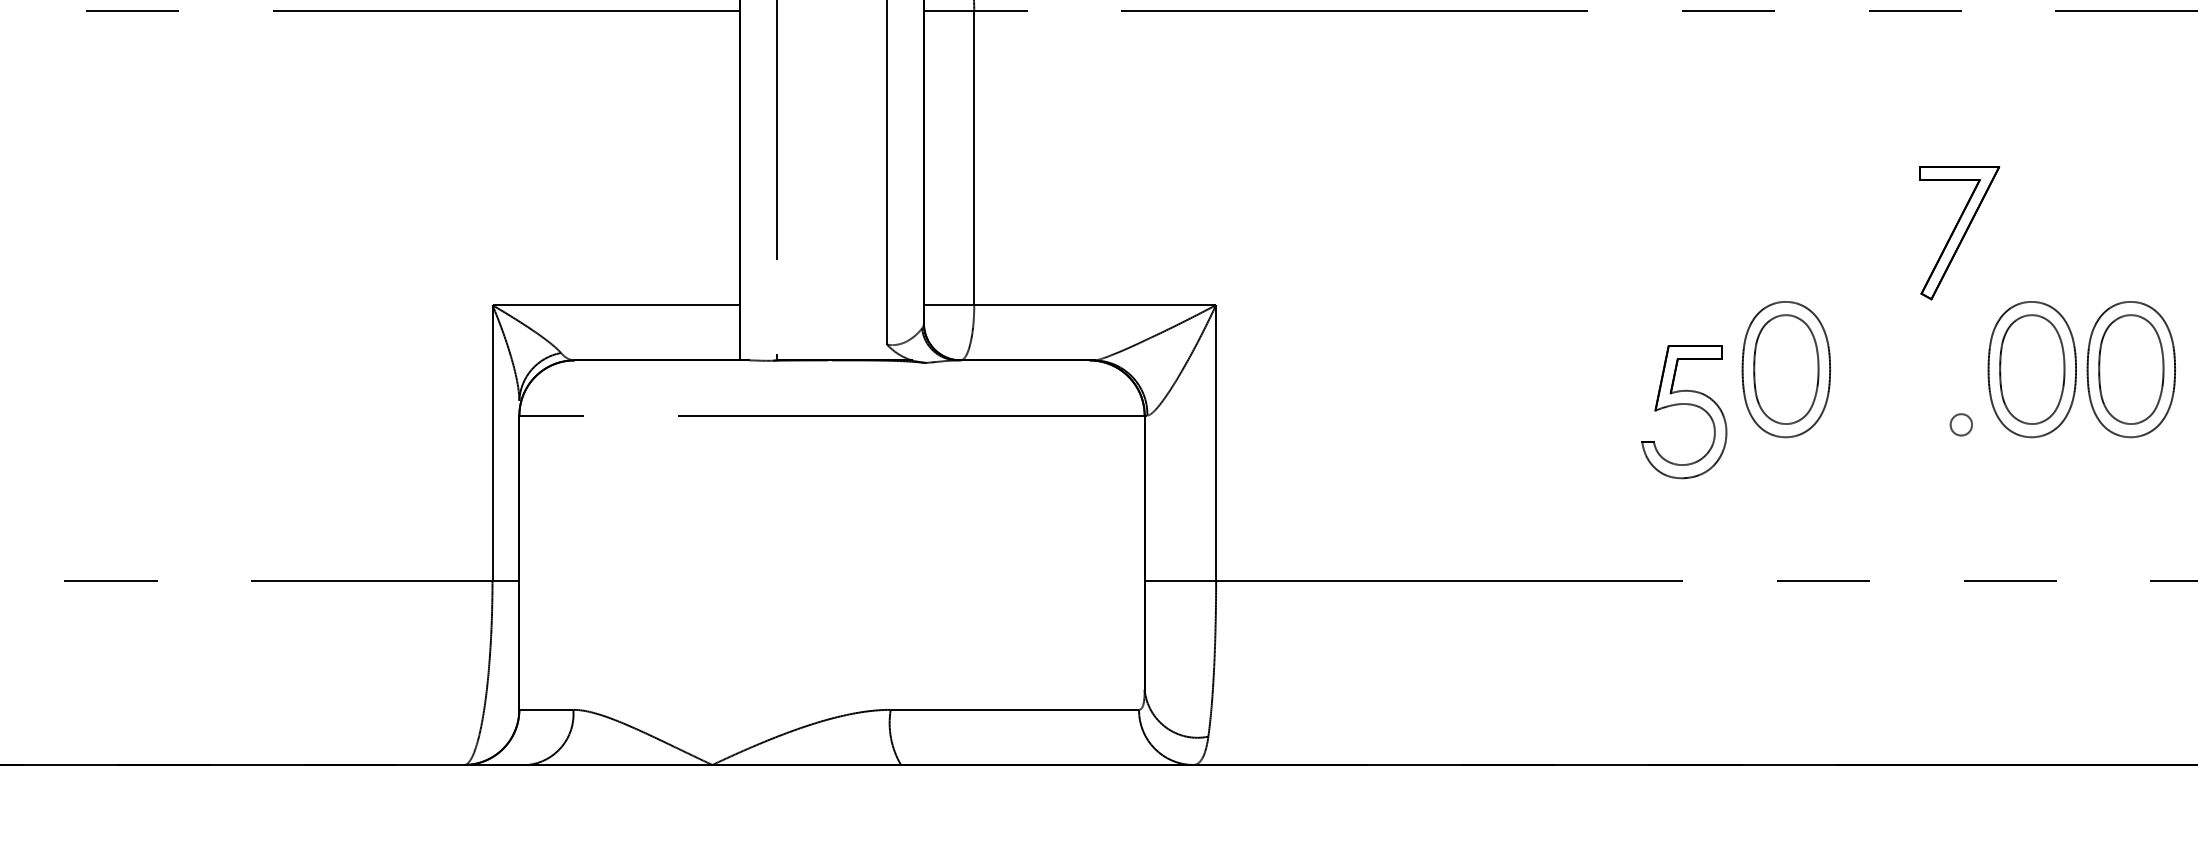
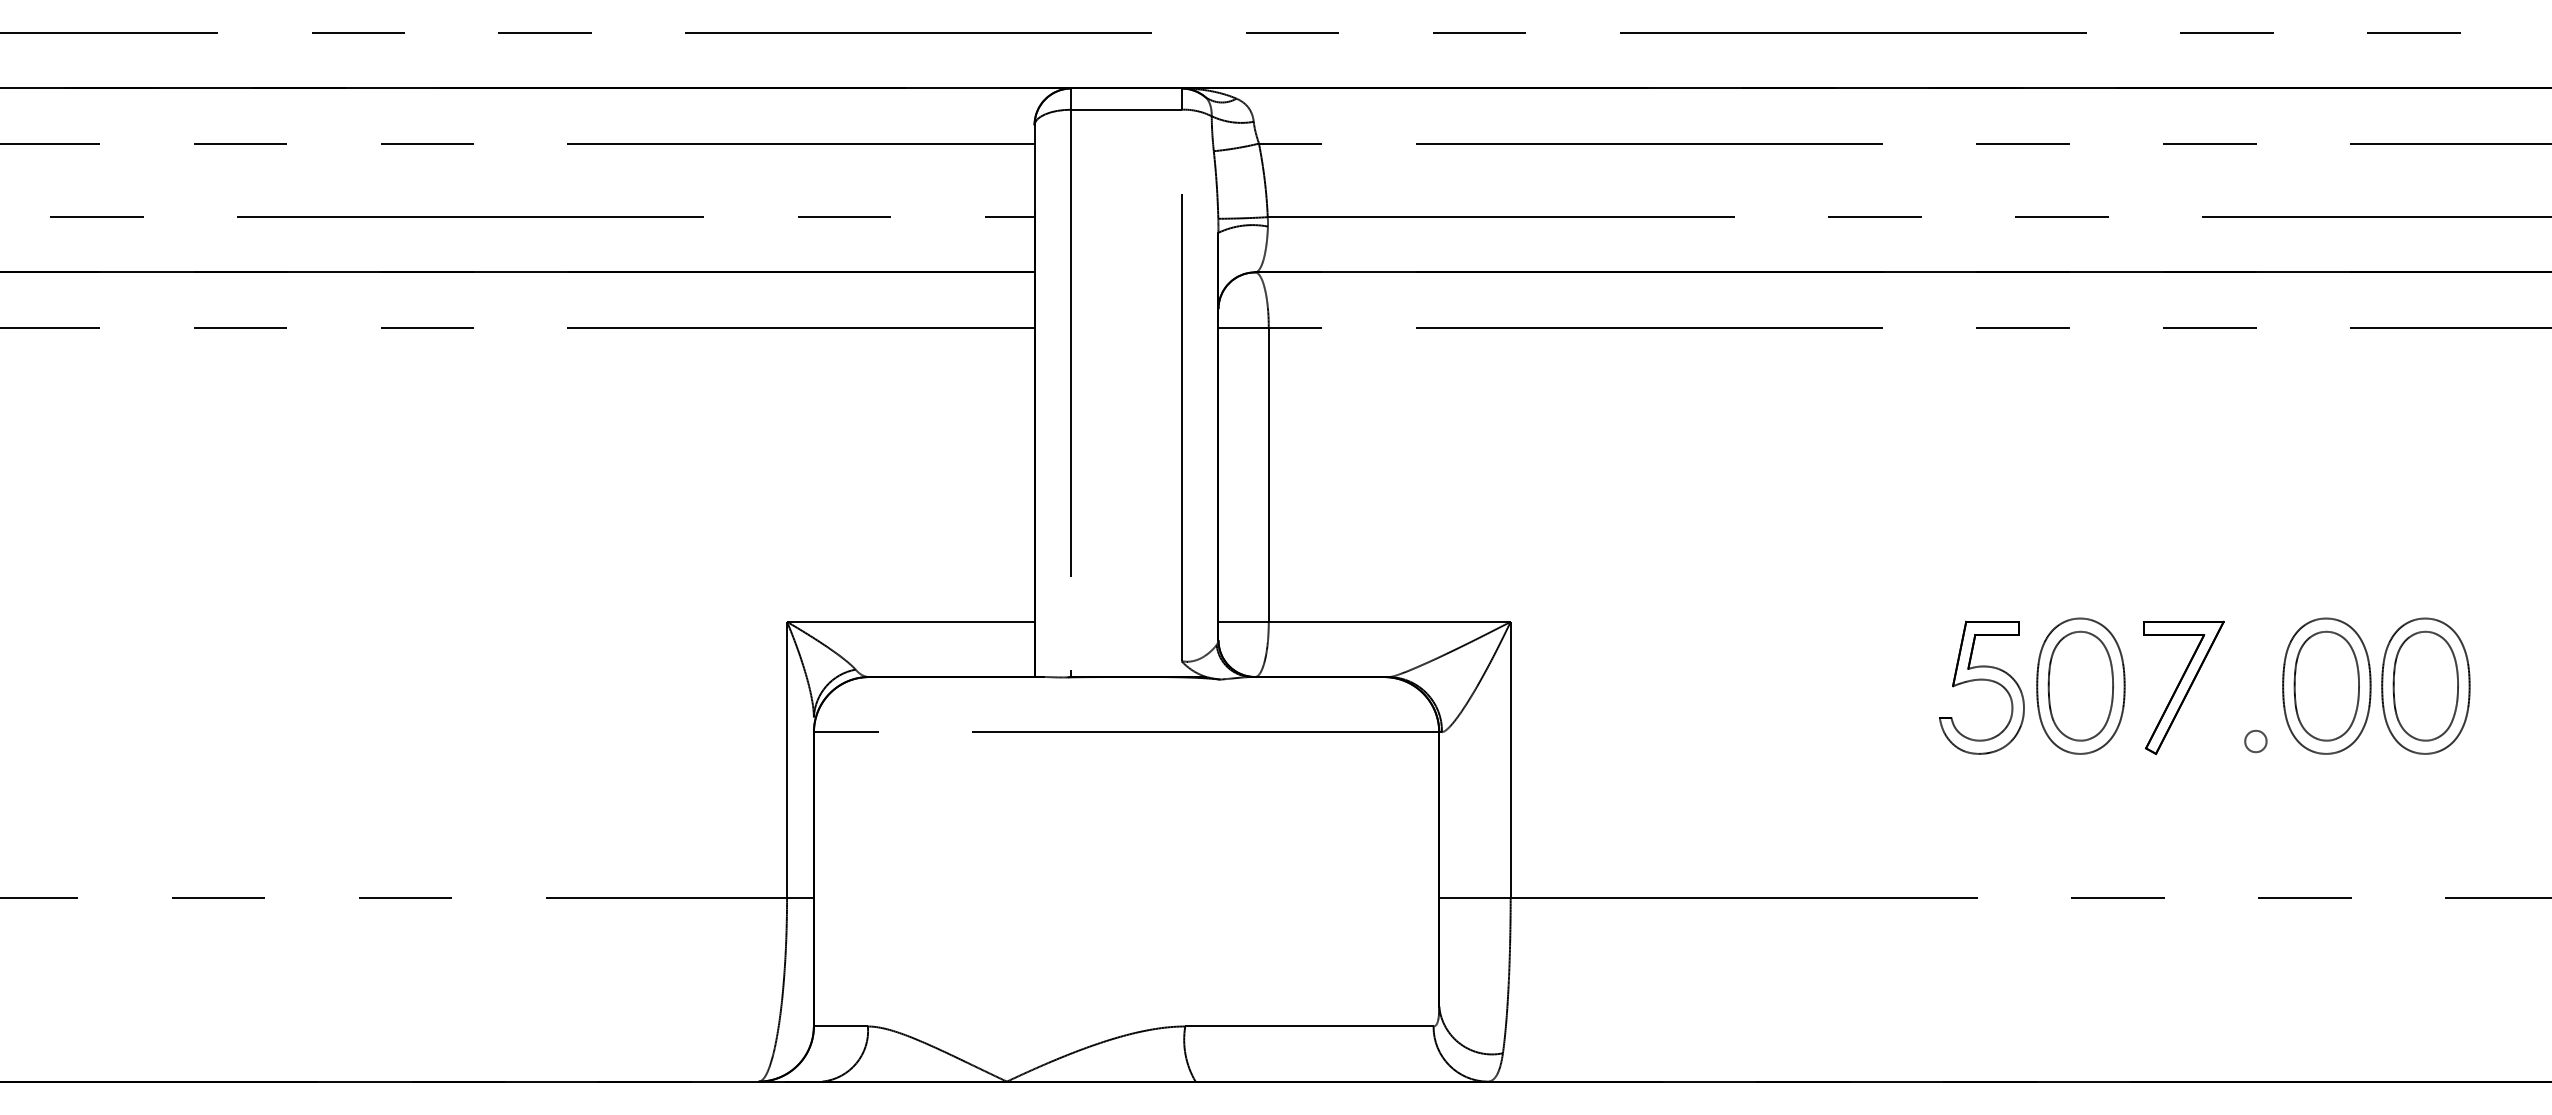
part: (1958, 232) -> (2183, 687), moved
part: (1683, 404) -> (1981, 680), moved

